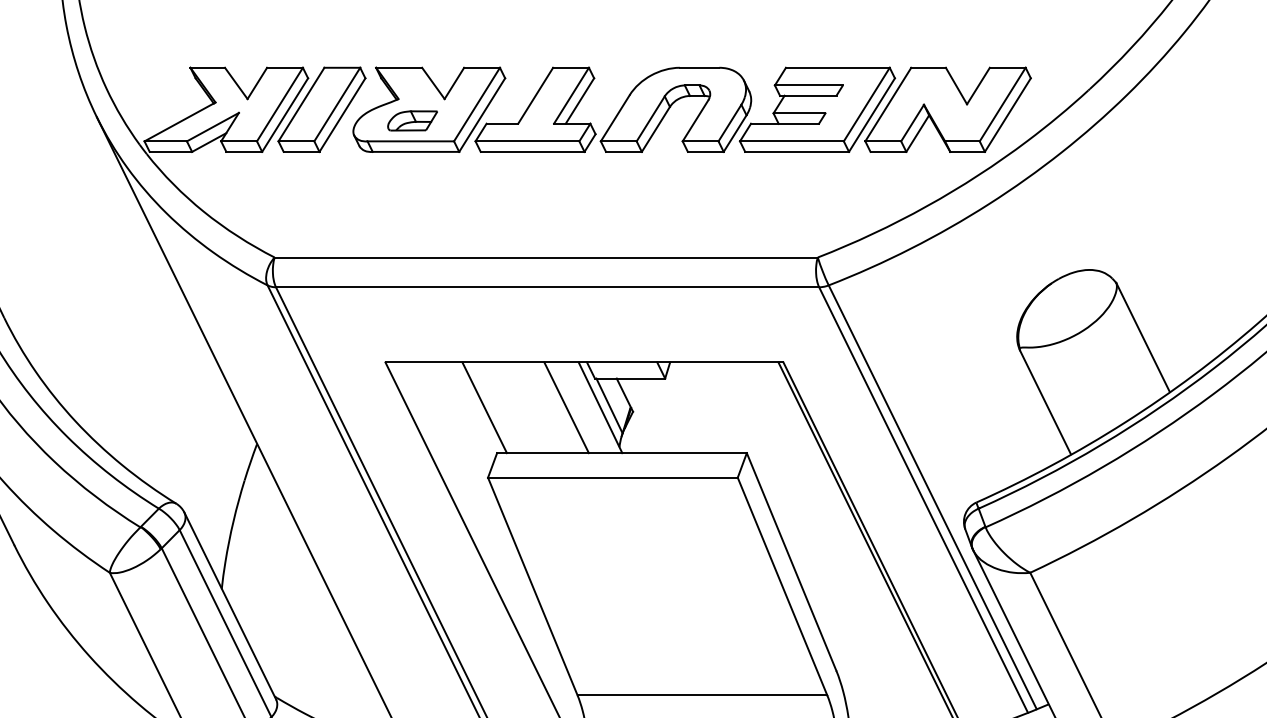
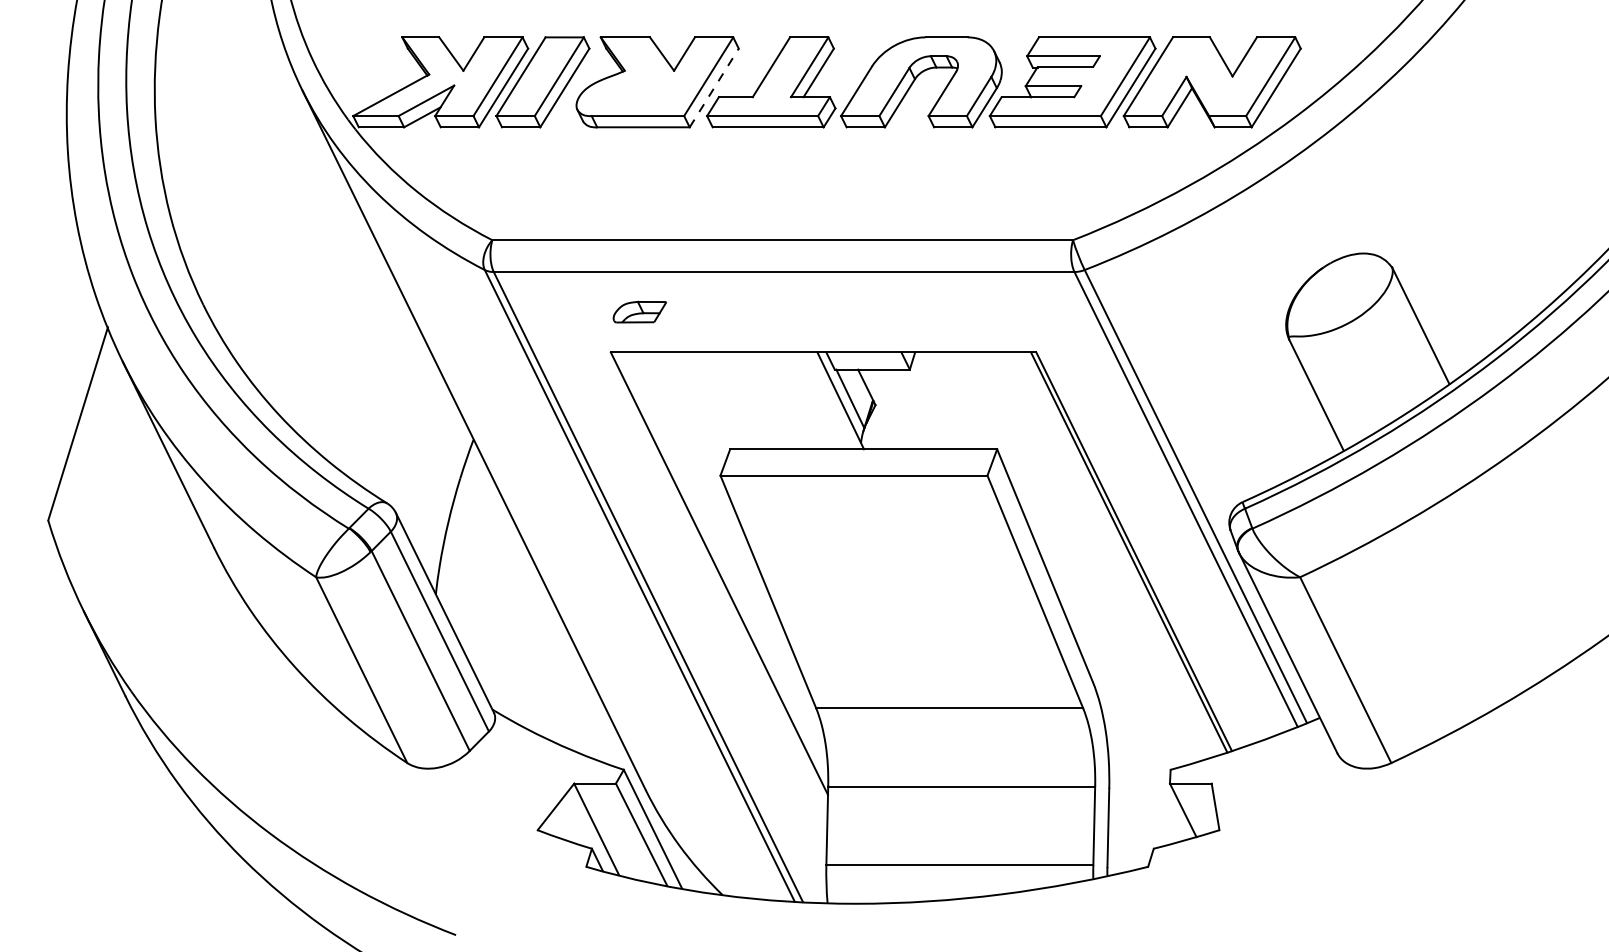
line: (482, 114) -> (714, 87), solid -> dashed
part: (412, 120) -> (639, 311), moved
line: (484, 407) -> (716, 400), removed
line: (566, 407) -> (804, 400), removed

